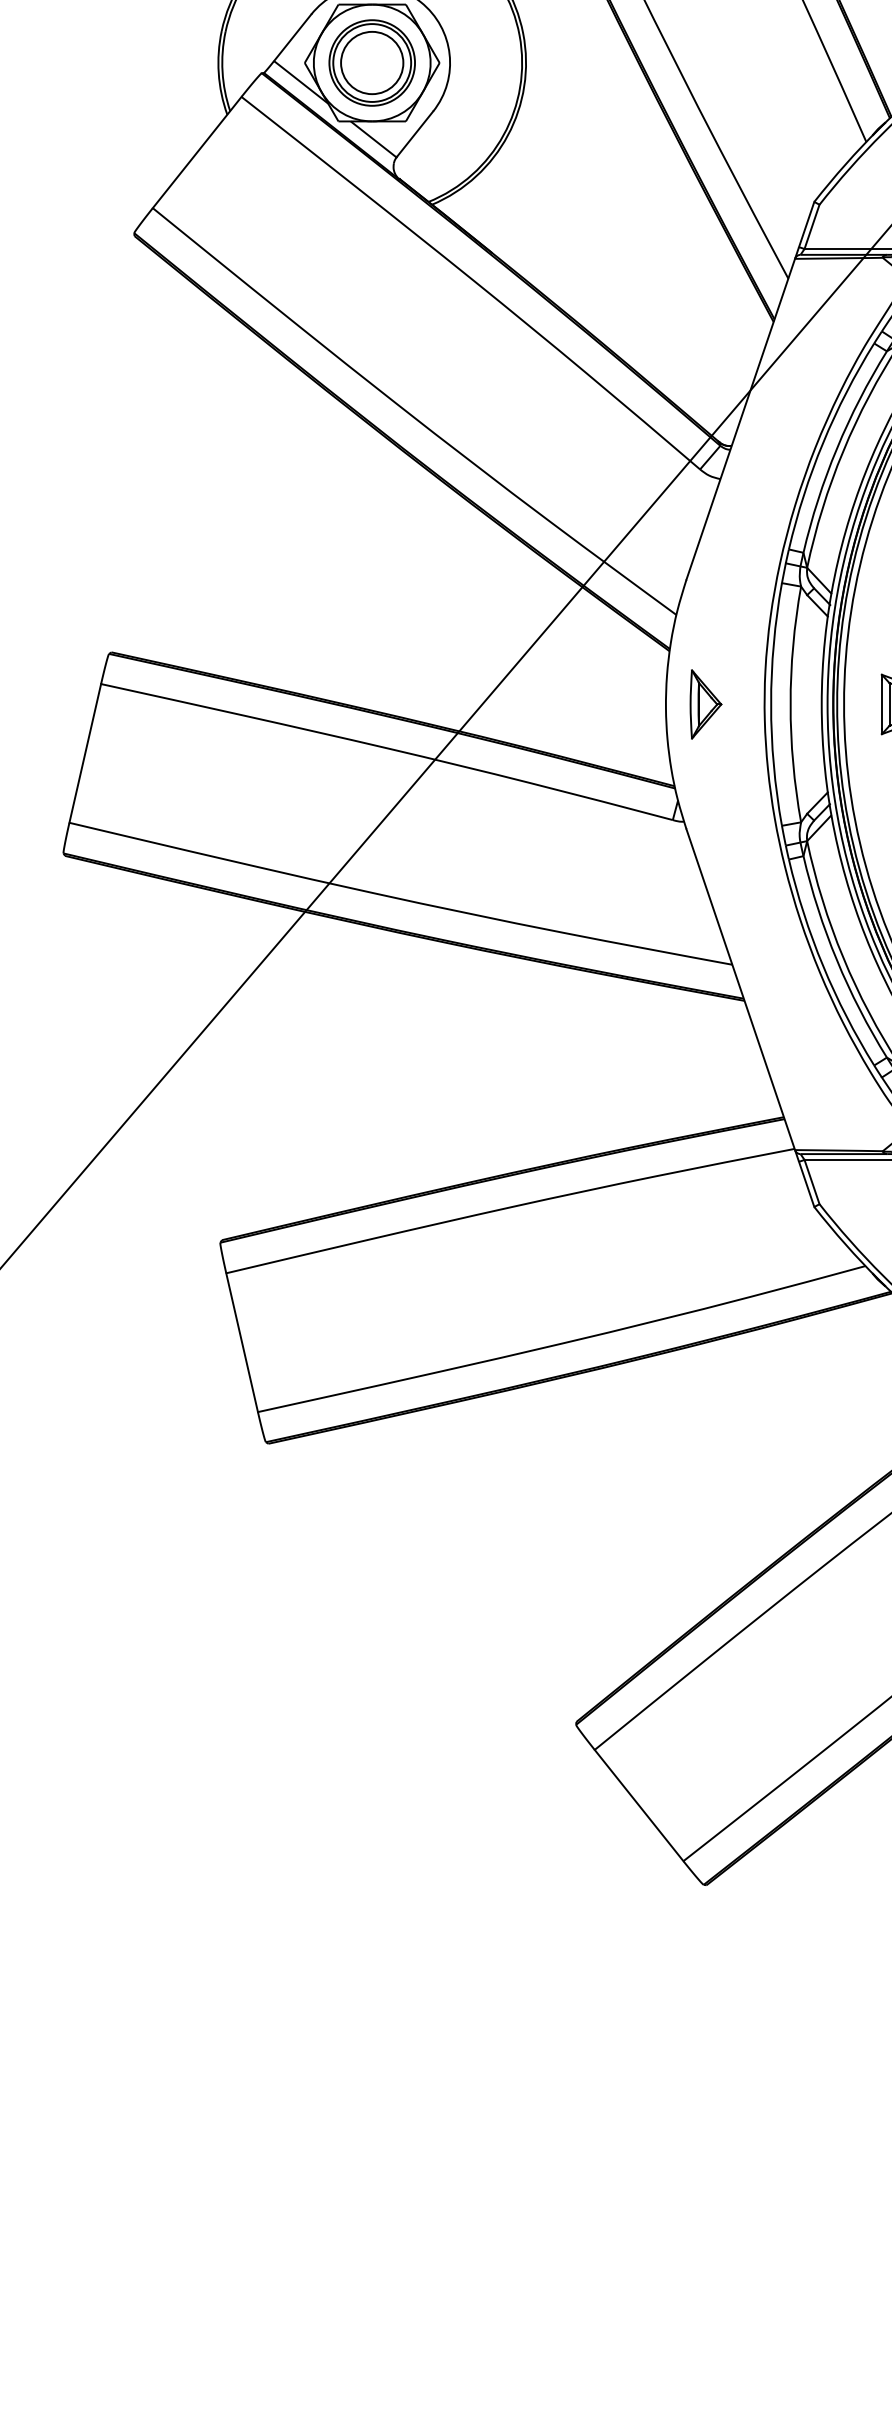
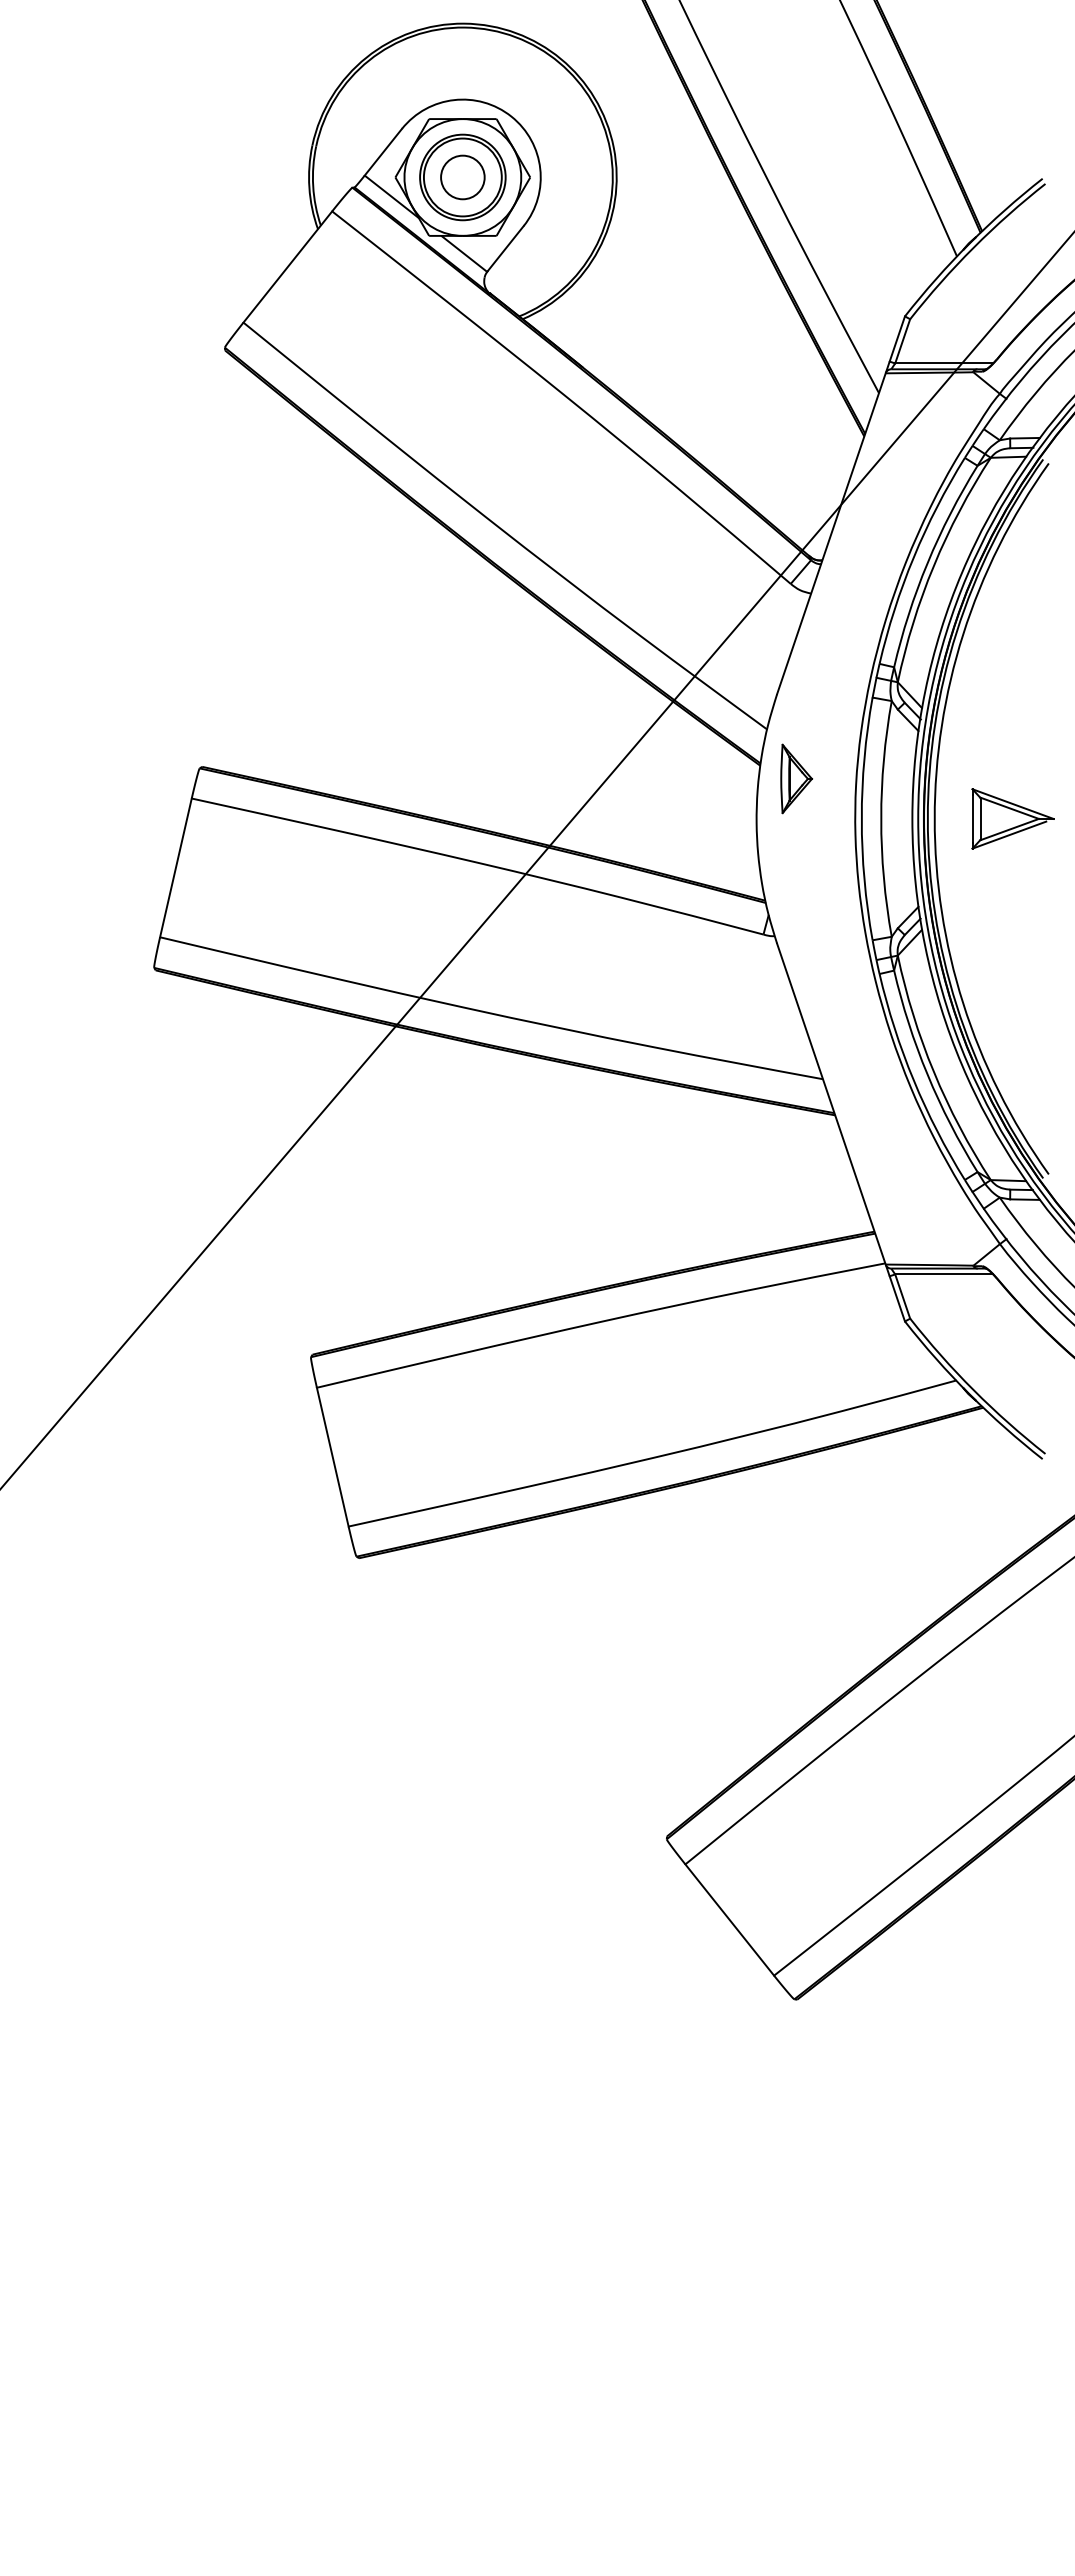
circle: (371, 63) -> (462, 177), size x0.7
part: (705, 704) -> (796, 778), moved

